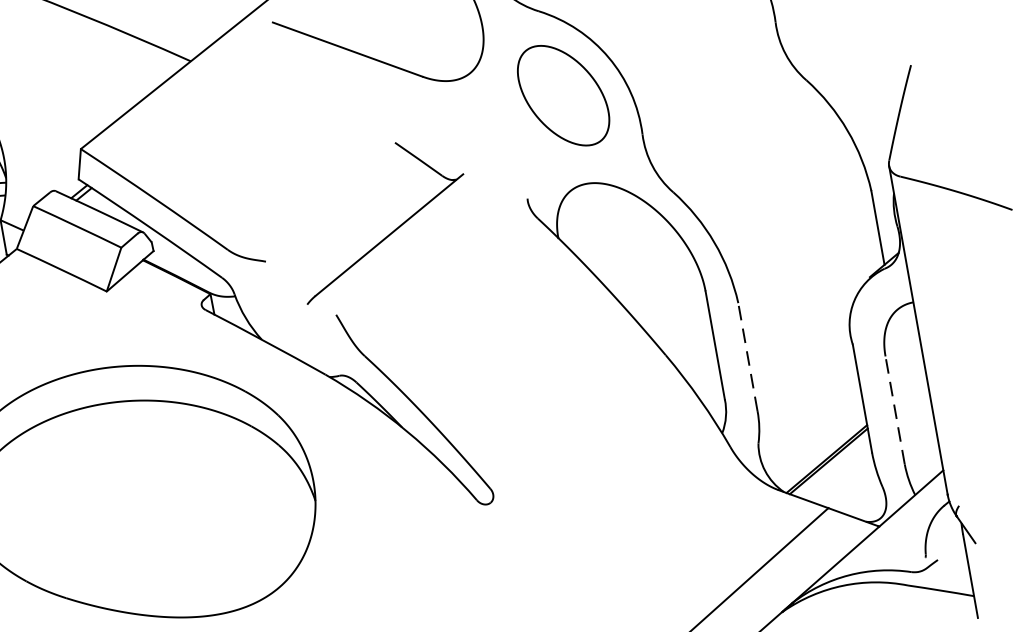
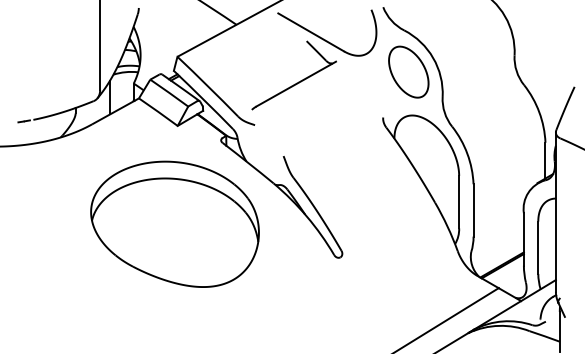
part: (389, 231) -> (296, 82), moved
line: (747, 355) -> (473, 209), dashed -> solid
line: (895, 409) -> (538, 247), dashed -> solid

